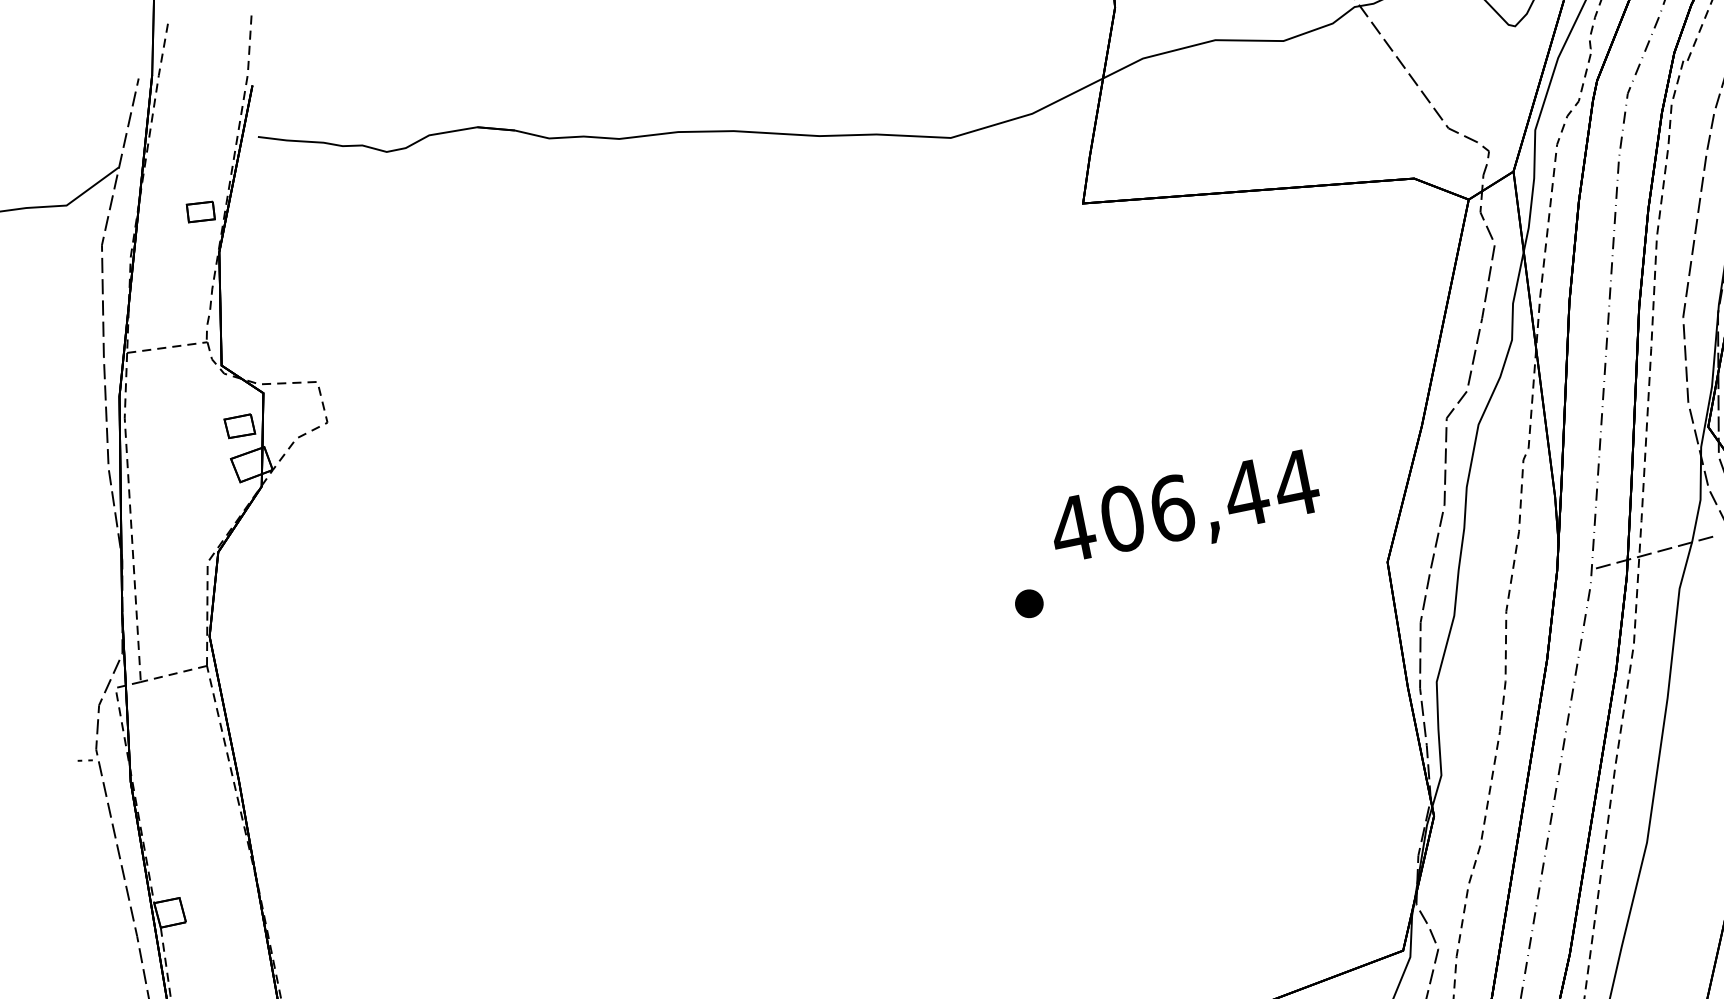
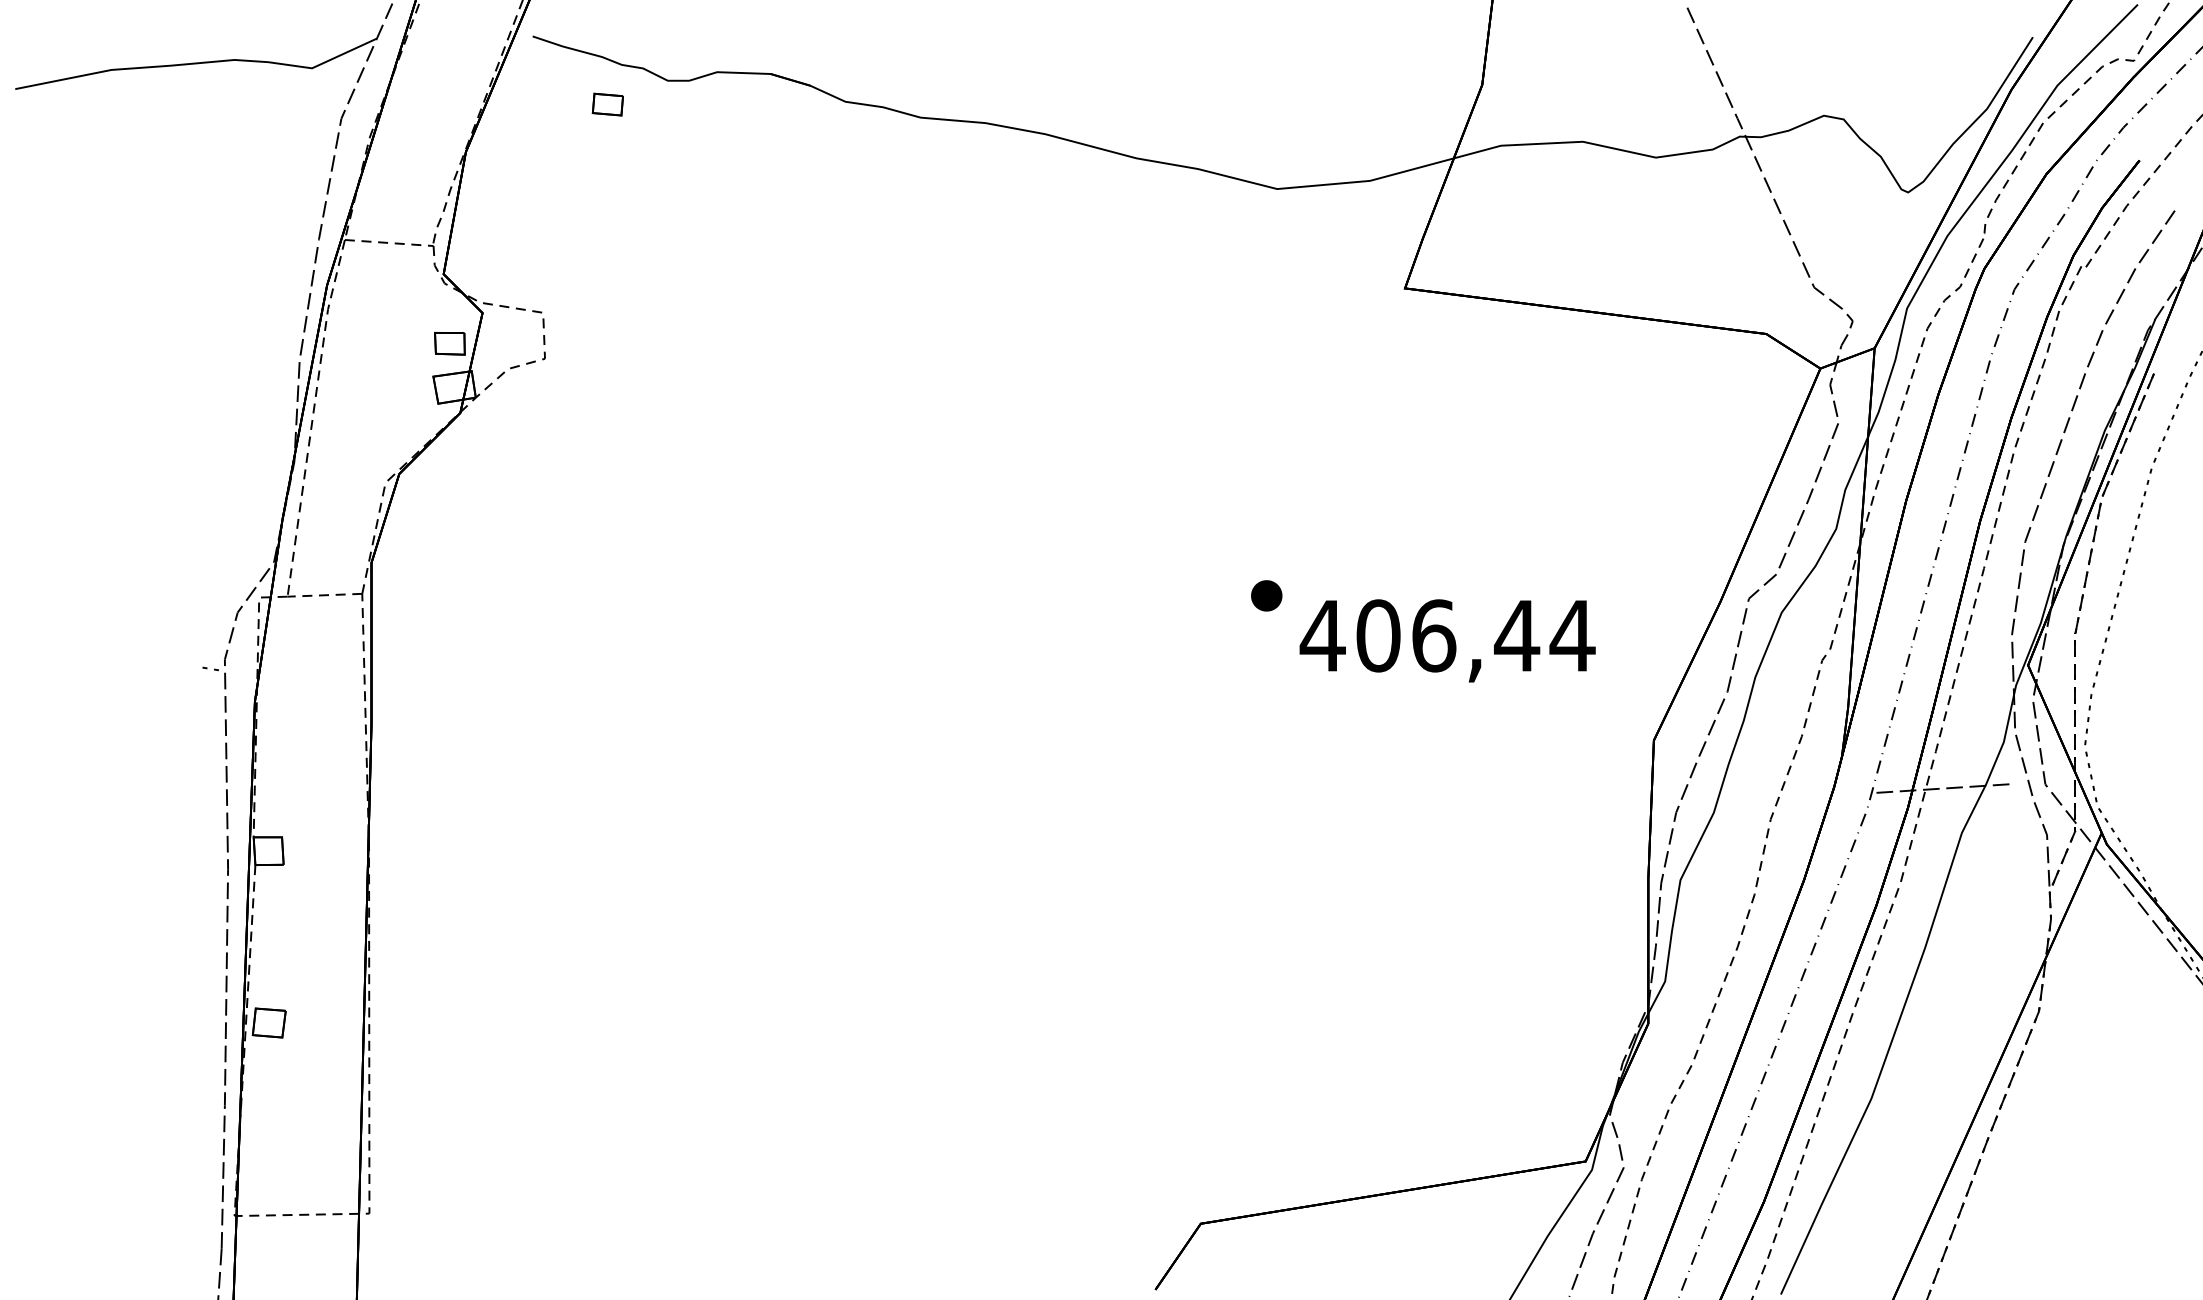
part: (200, 211) -> (607, 104), moved
part: (1029, 603) -> (1266, 595), moved

